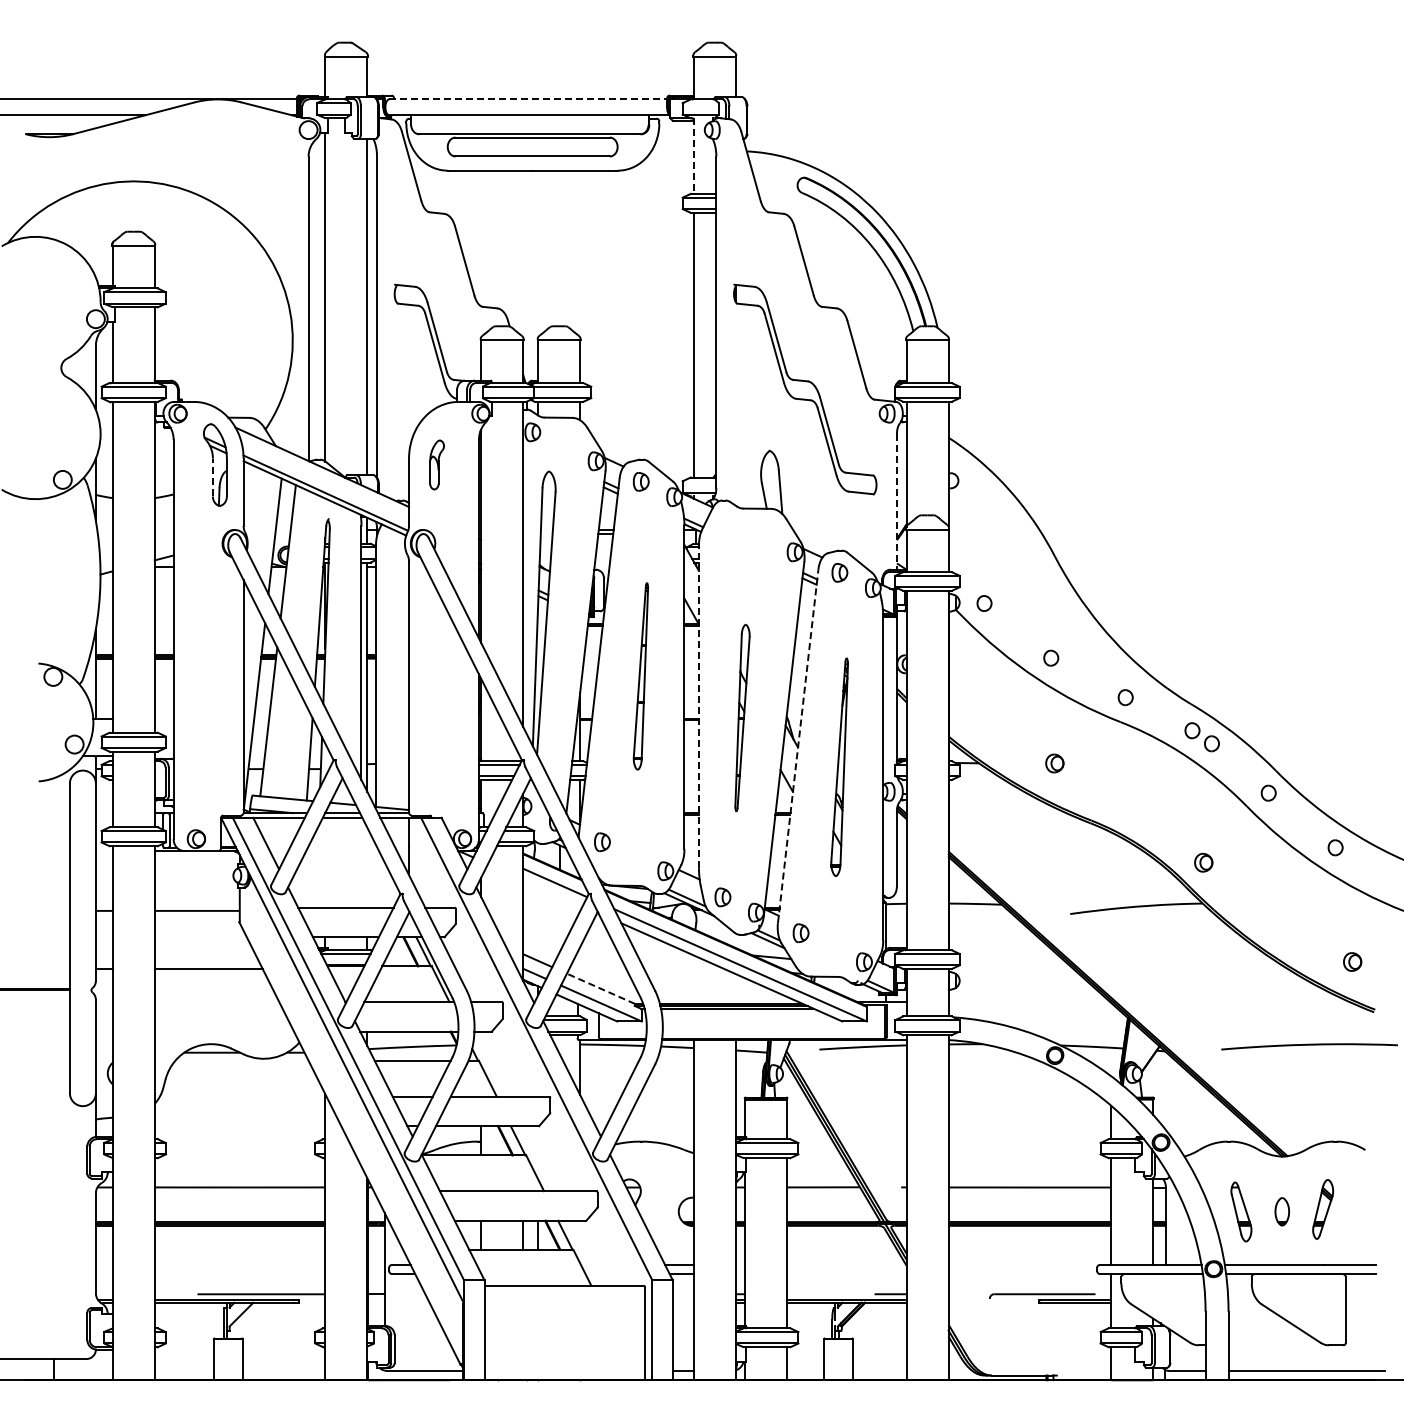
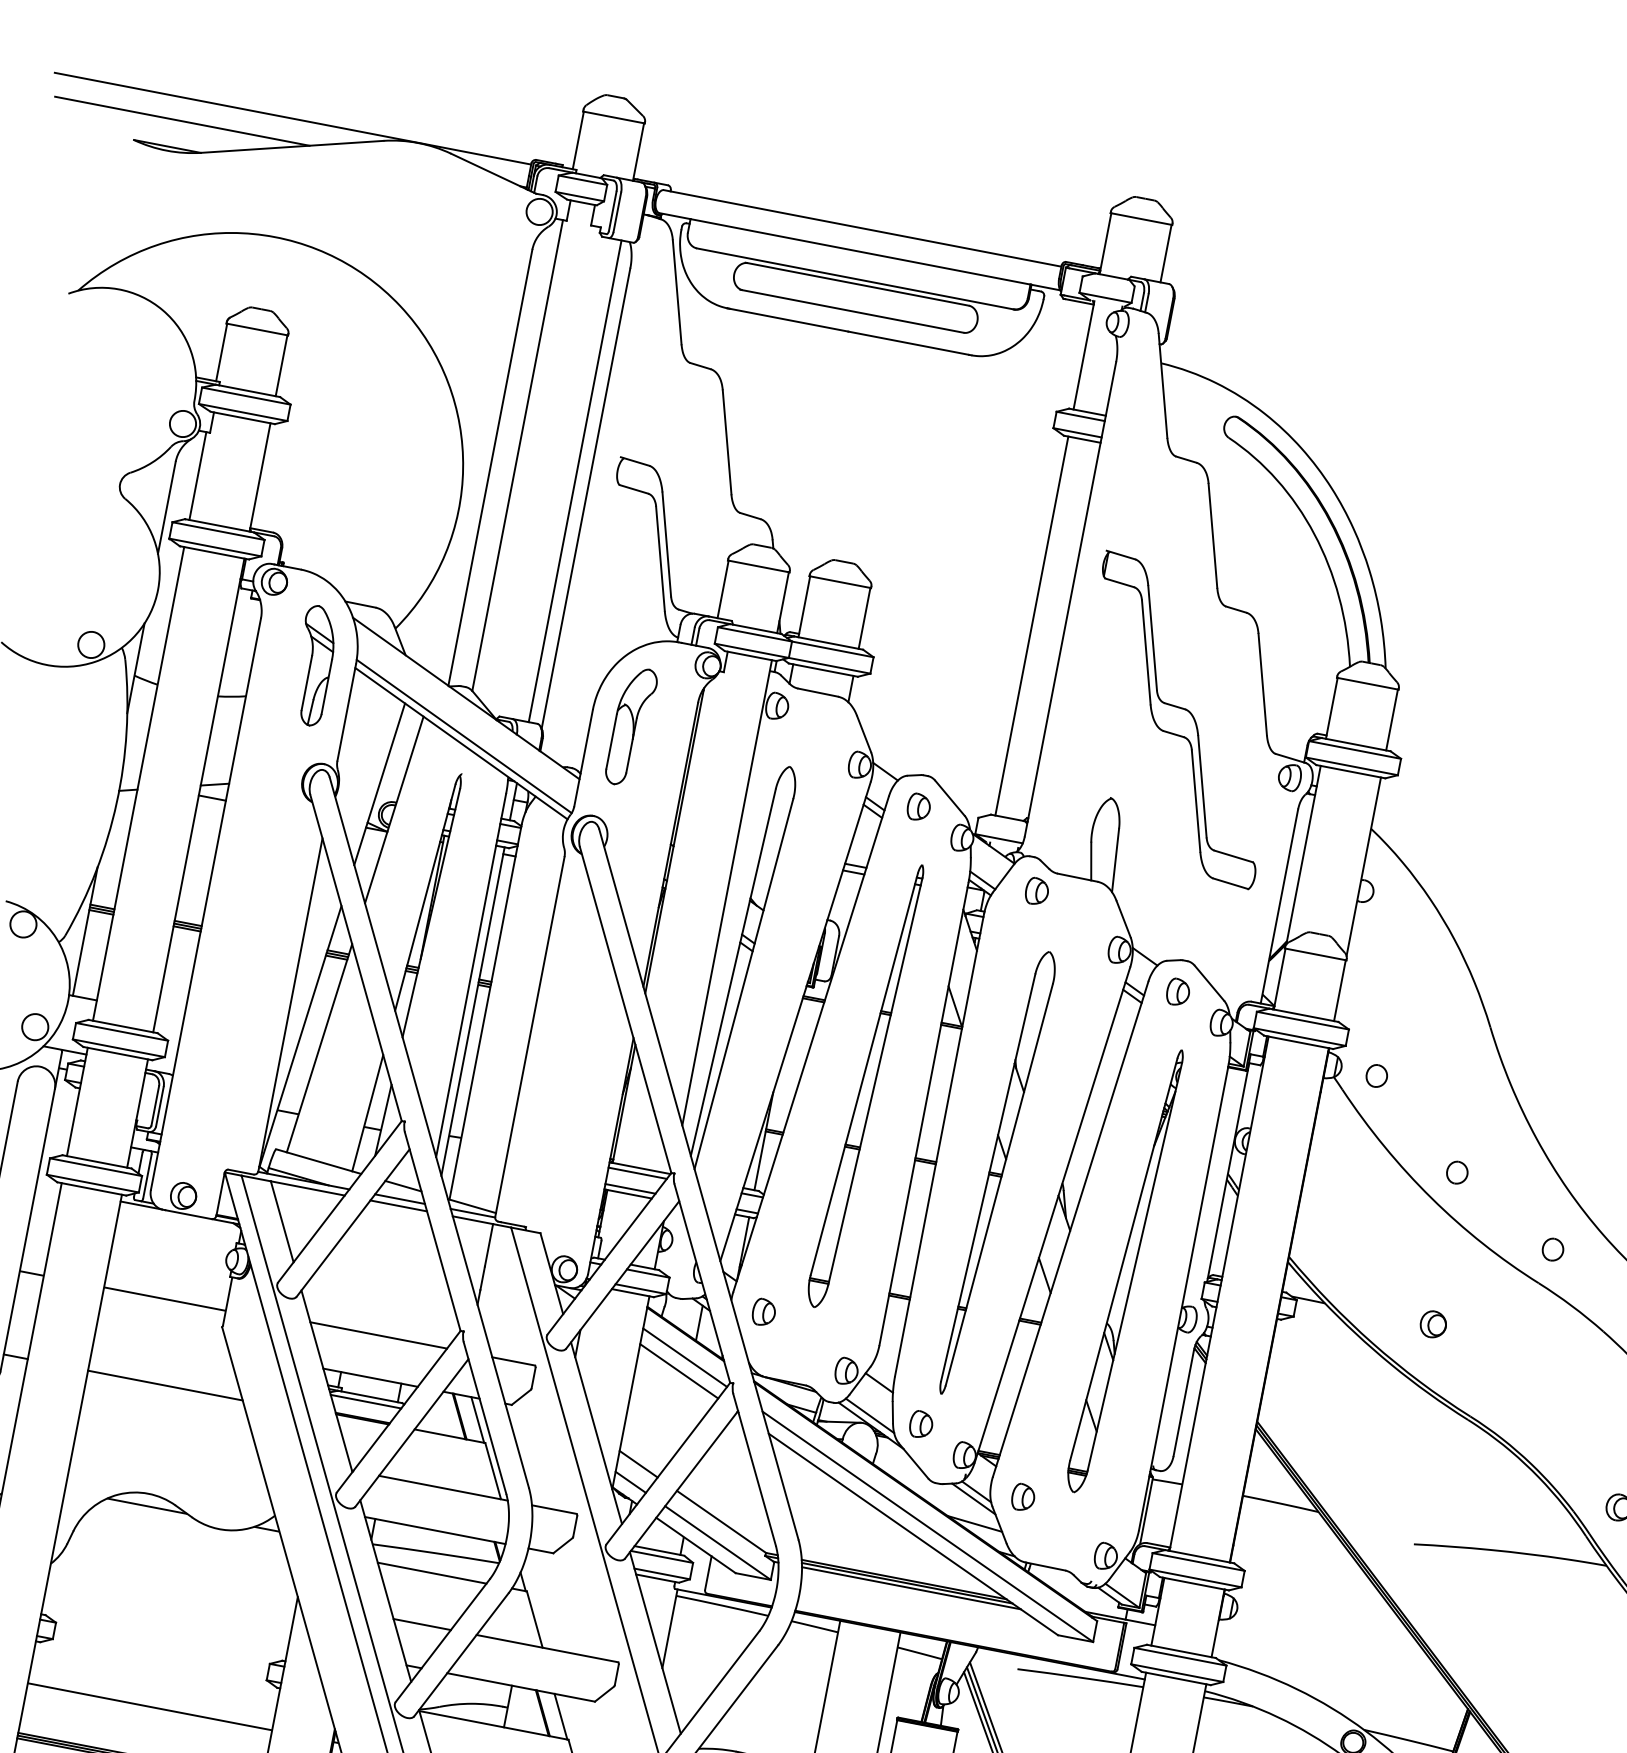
line: (528, 99) -> (862, 228), dashed -> solid
line: (693, 156) -> (1083, 355), dashed -> solid
part: (436, 464) -> (630, 725), size x1.67
line: (212, 477) -> (306, 682), dashed -> solid
line: (896, 501) -> (1278, 905), dashed -> solid
part: (731, 523) -> (1036, 891), added
part: (640, 676) -> (864, 1085), size x1.67
line: (698, 706) -> (938, 1144), dashed -> solid
part: (742, 717) -> (998, 1172), size x1.67
line: (798, 746) -> (1071, 1229), dashed -> solid
part: (839, 766) -> (1124, 1269), size x1.43
line: (552, 892) -> (678, 1370), added
line: (600, 988) -> (720, 1521), dashed -> solid

